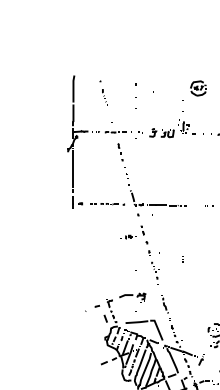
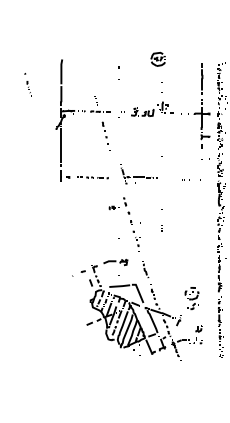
part: (197, 87) -> (157, 58), moved
part: (102, 92) -> (27, 84), moved
part: (157, 199) -> (138, 173), size x0.7

